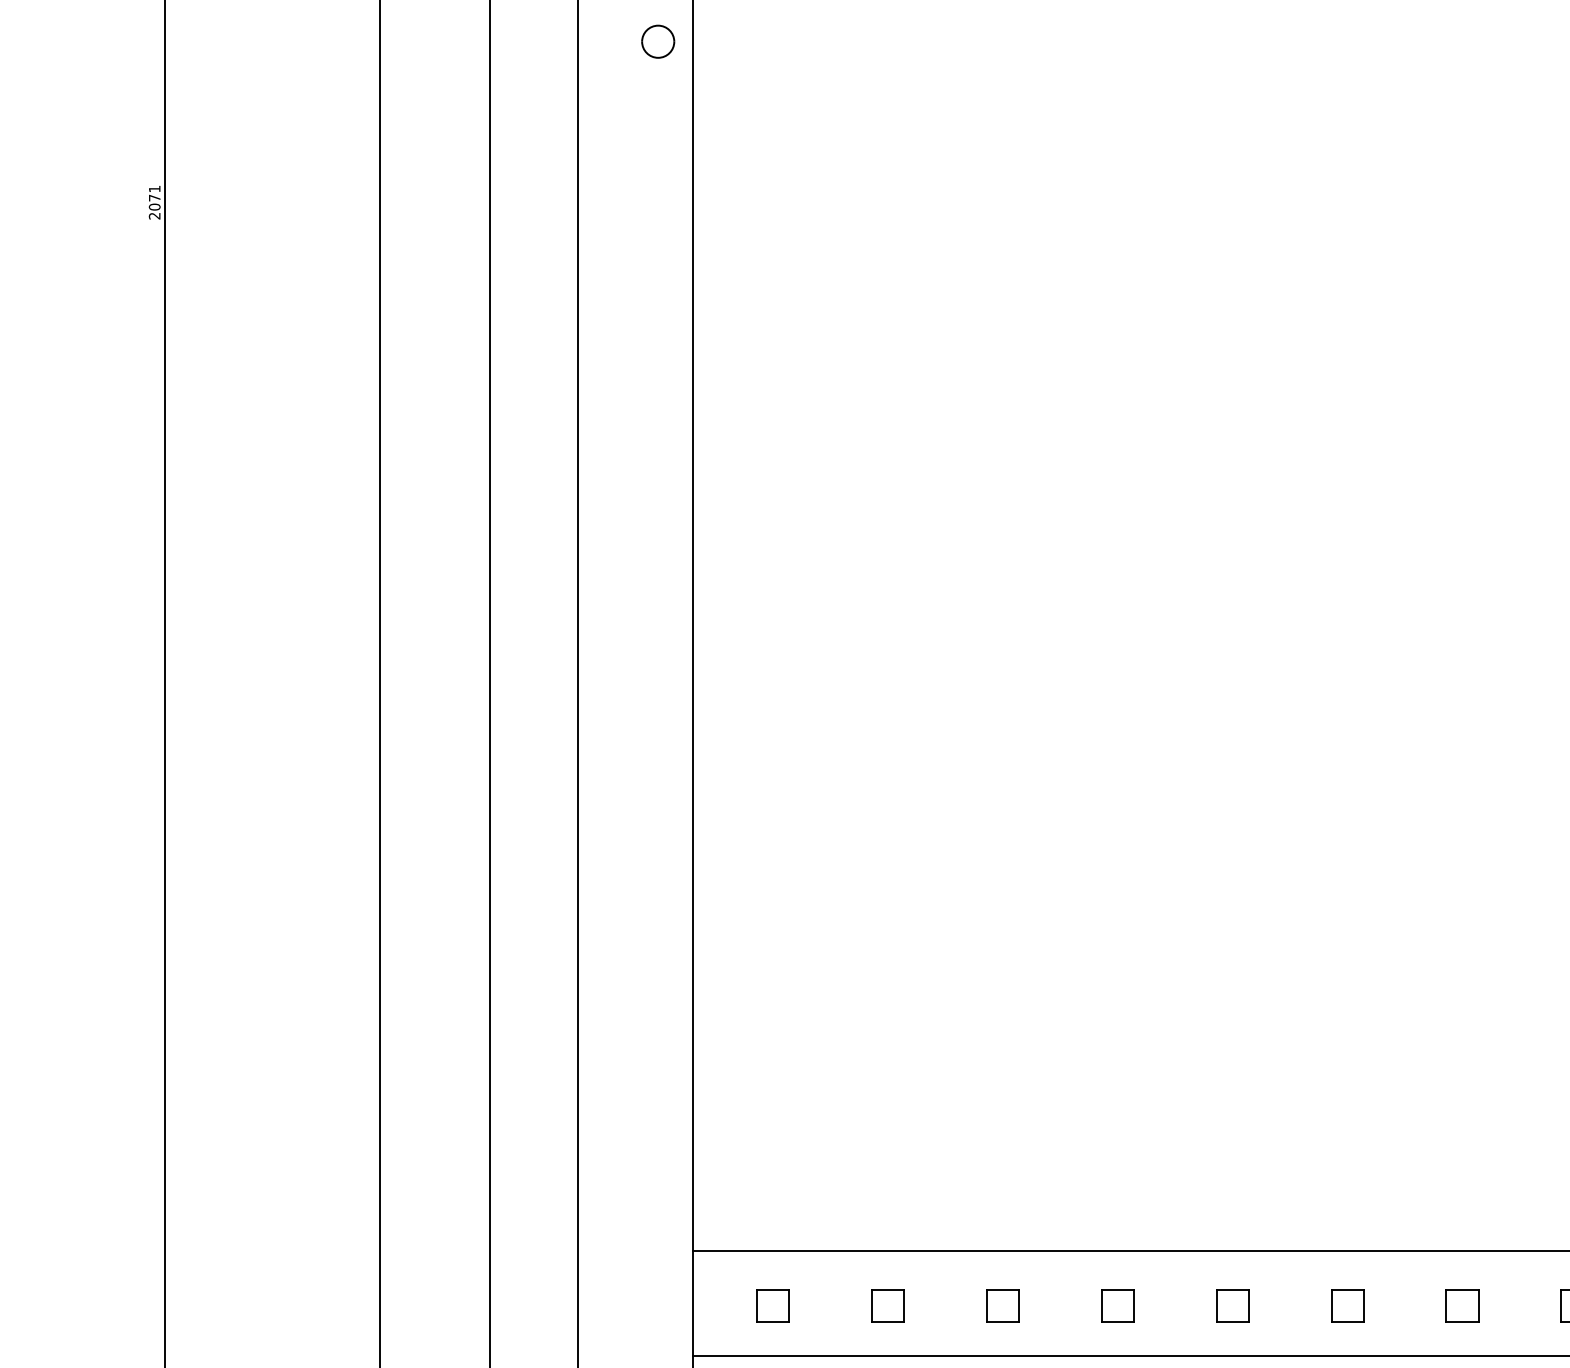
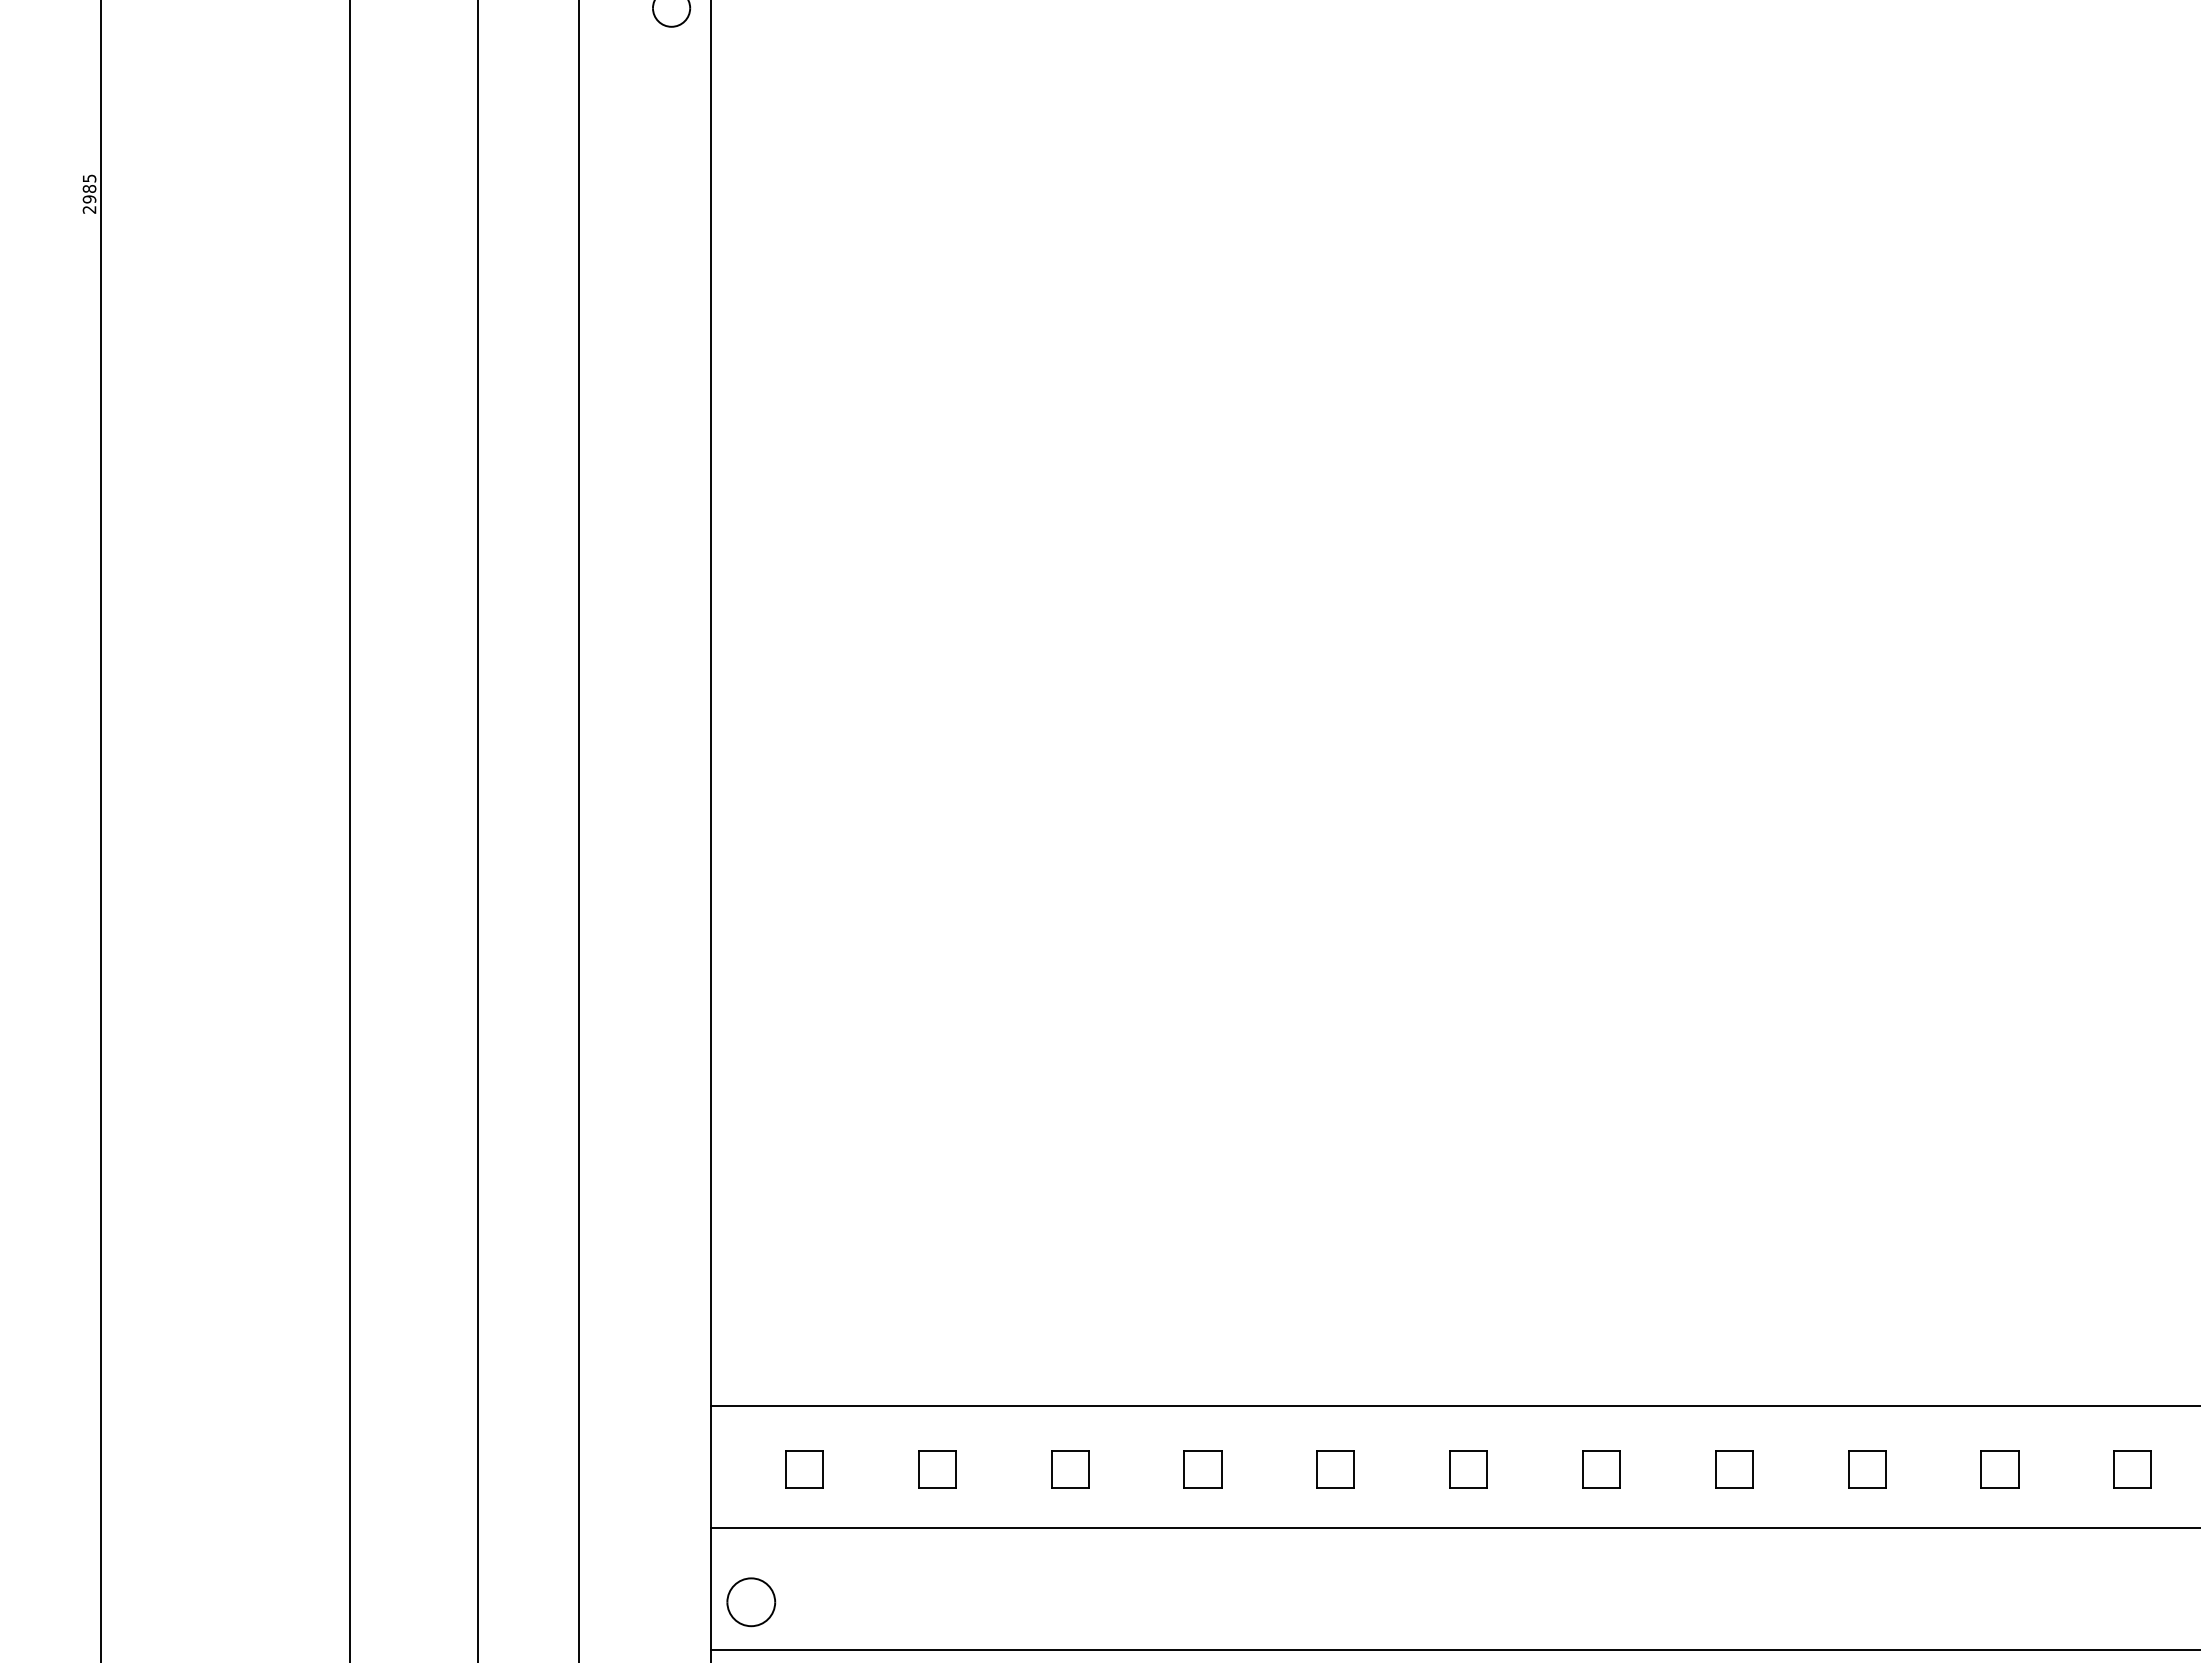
text: (154, 197) -> (89, 188), 2071 -> 2985

